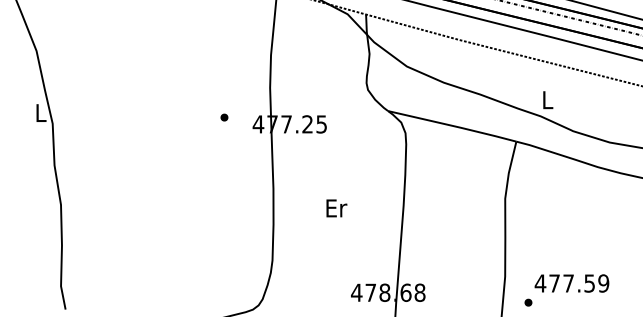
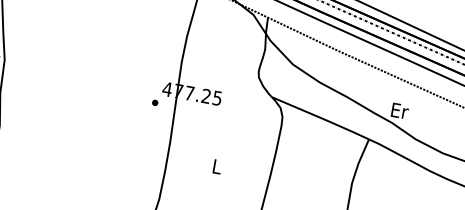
text: (547, 100) -> (399, 111), L -> Er
part: (224, 117) -> (155, 102), moved
text: (336, 208) -> (217, 166), Er -> L

